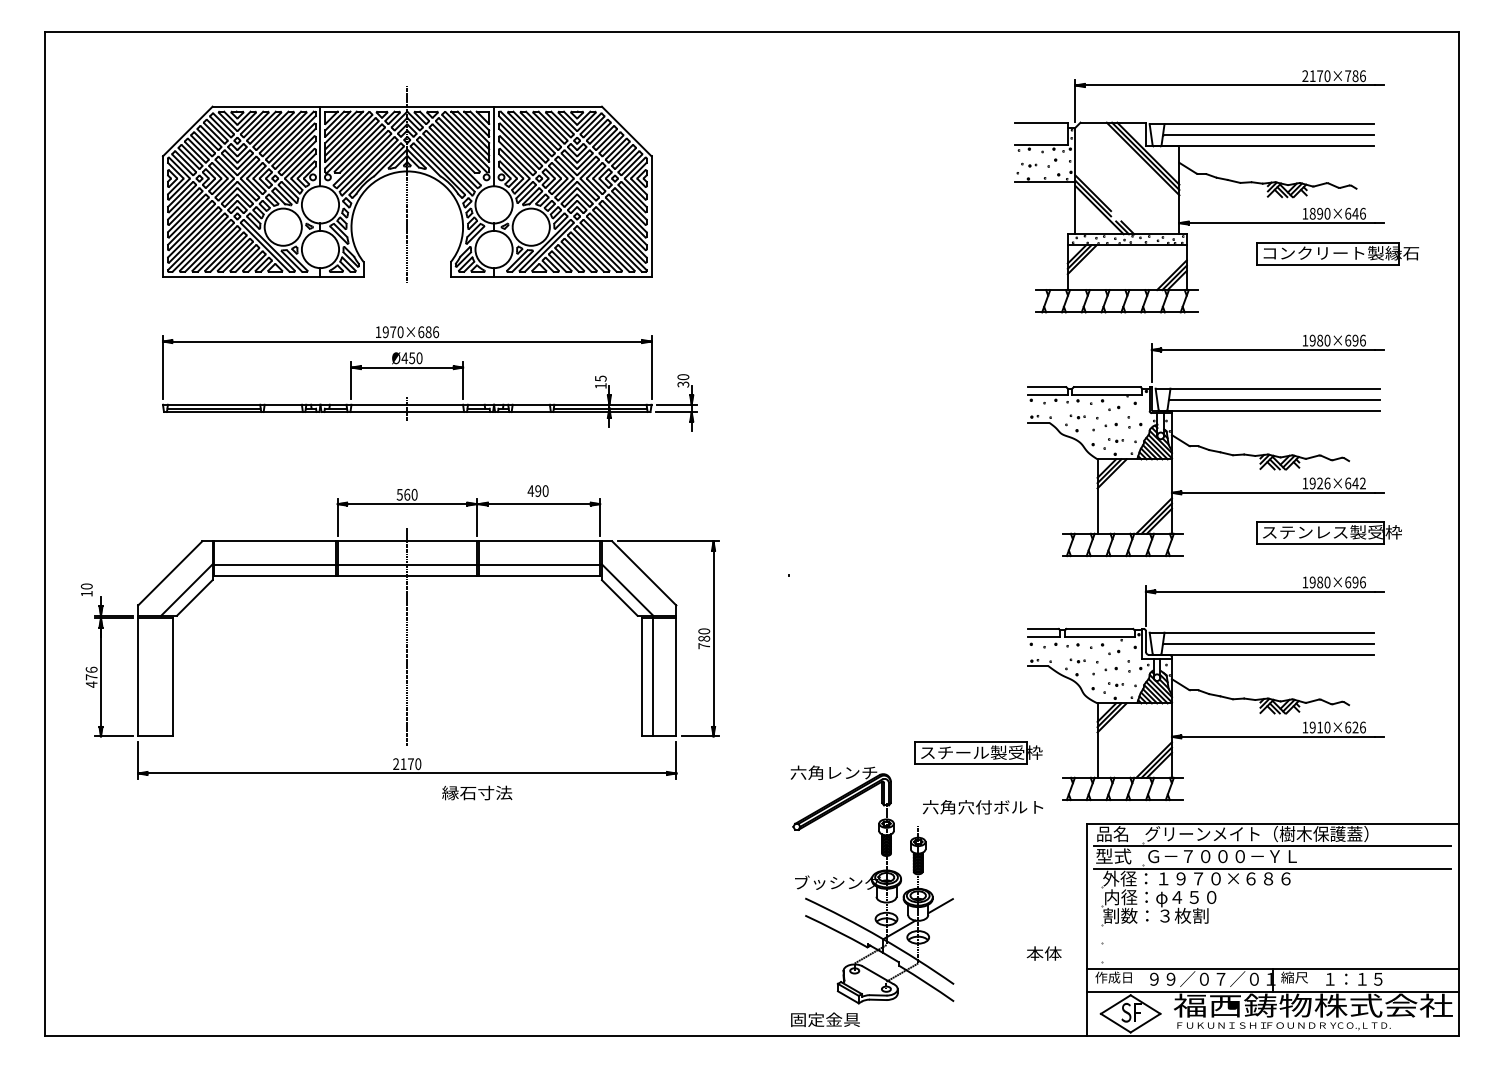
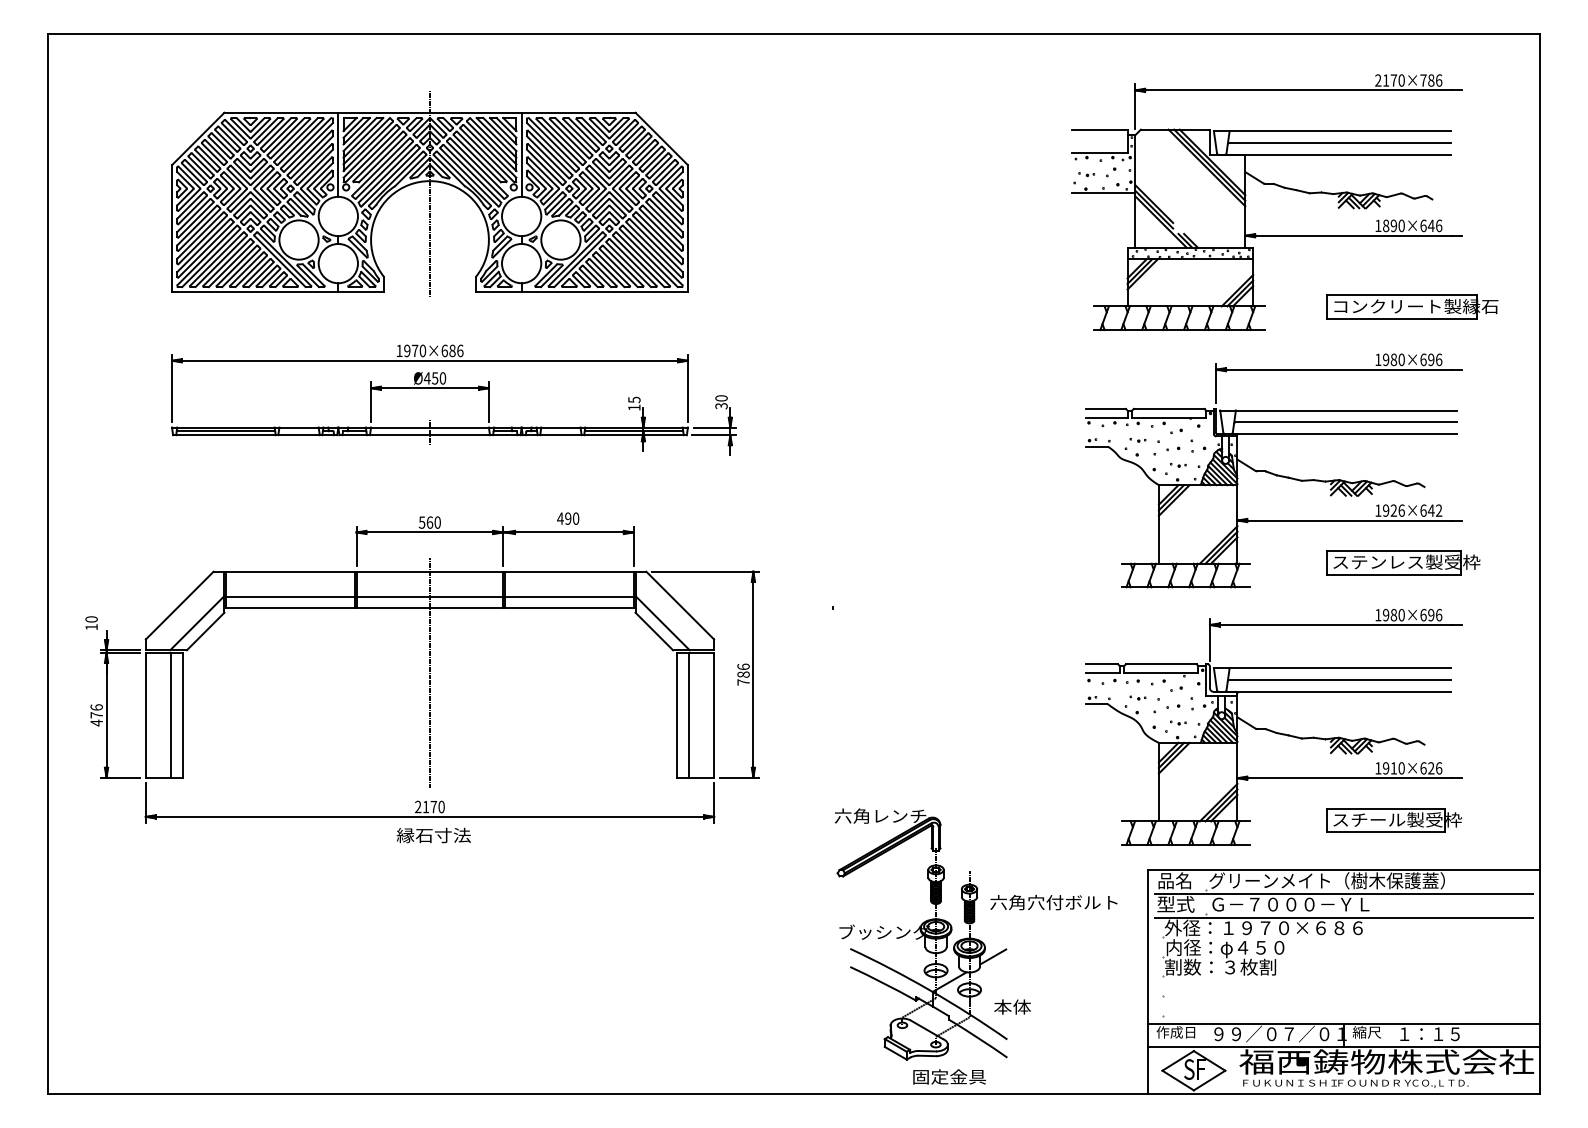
part: (1337, 253) -> (1412, 306), moved
text: (704, 631) -> (743, 666), 780 -> 786
line: (161, 676) -> (170, 714), added
part: (977, 753) -> (1393, 820), moved
text: (476, 793) -> (433, 835), moved
text: (982, 807) -> (1053, 902), moved
text: (1044, 953) -> (1012, 1006), moved
text: (825, 1019) -> (949, 1076), moved

